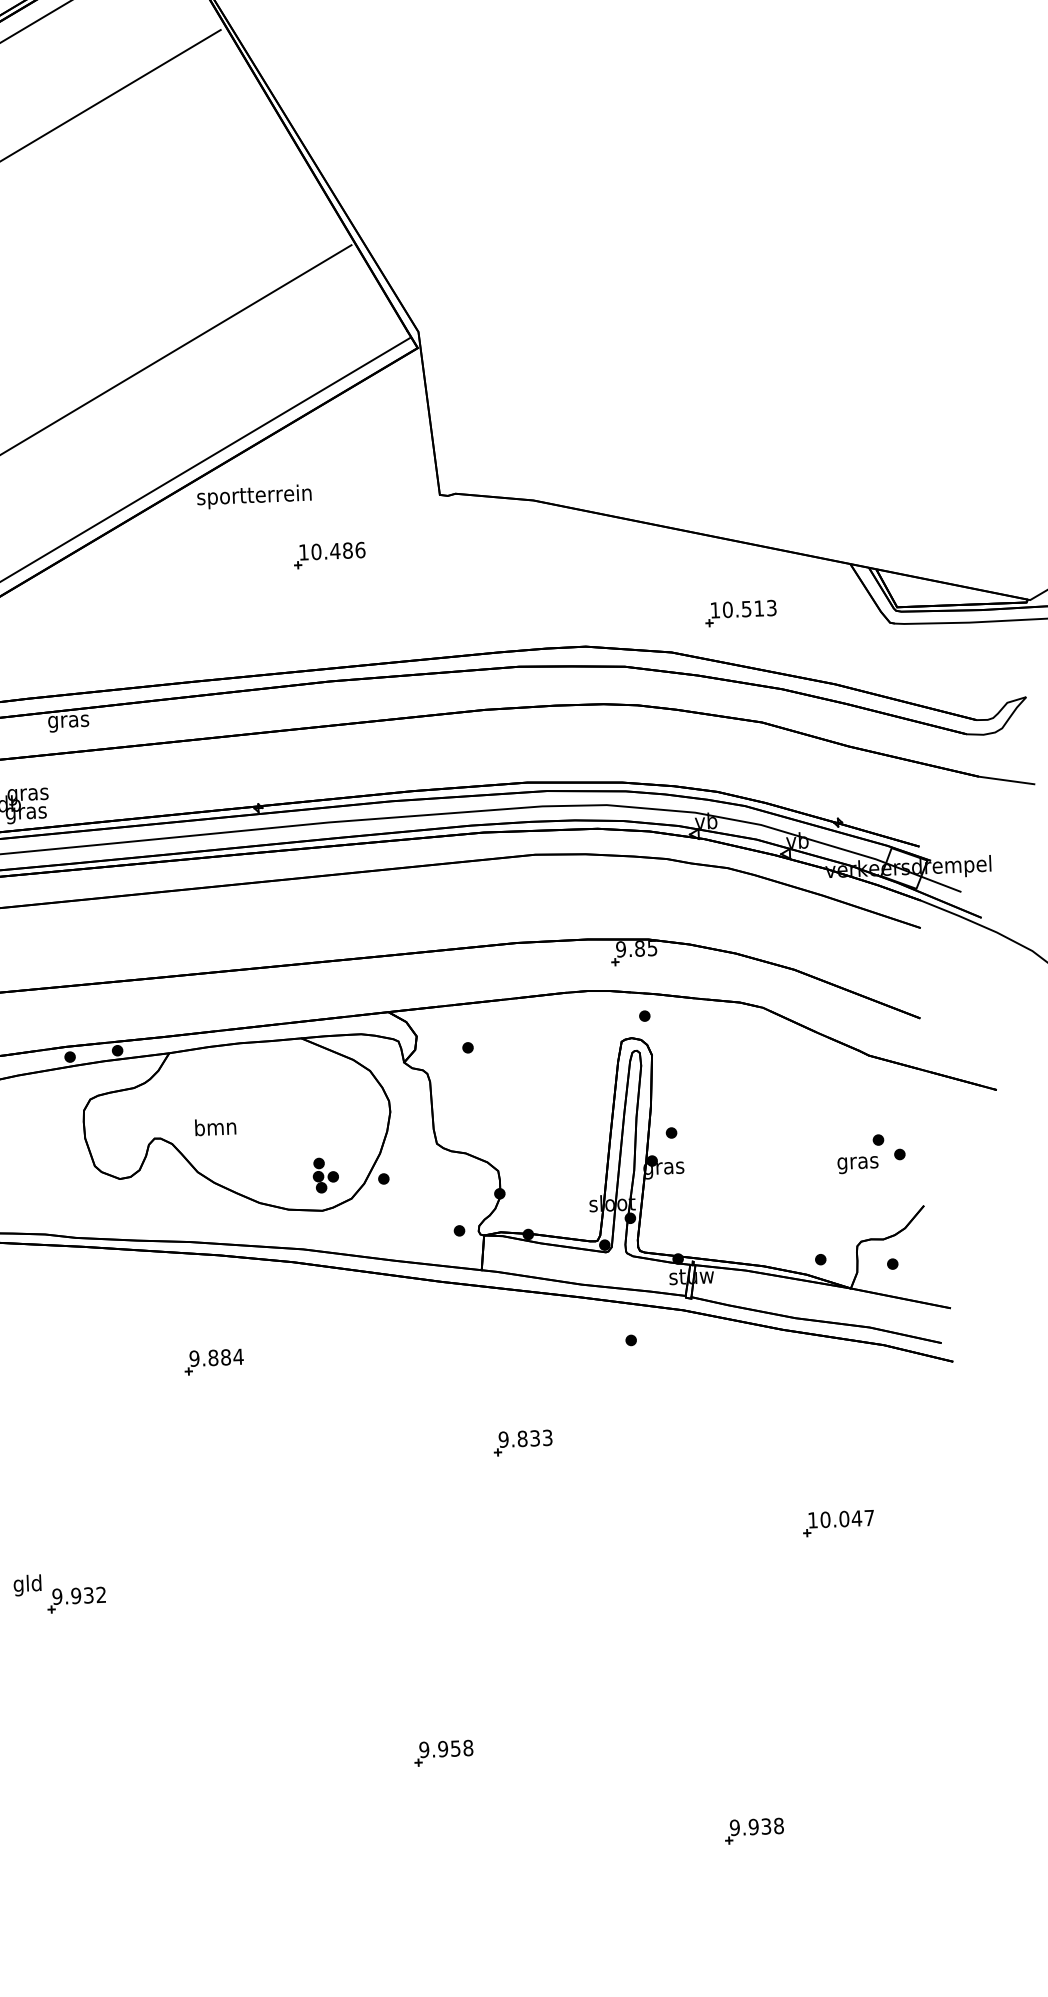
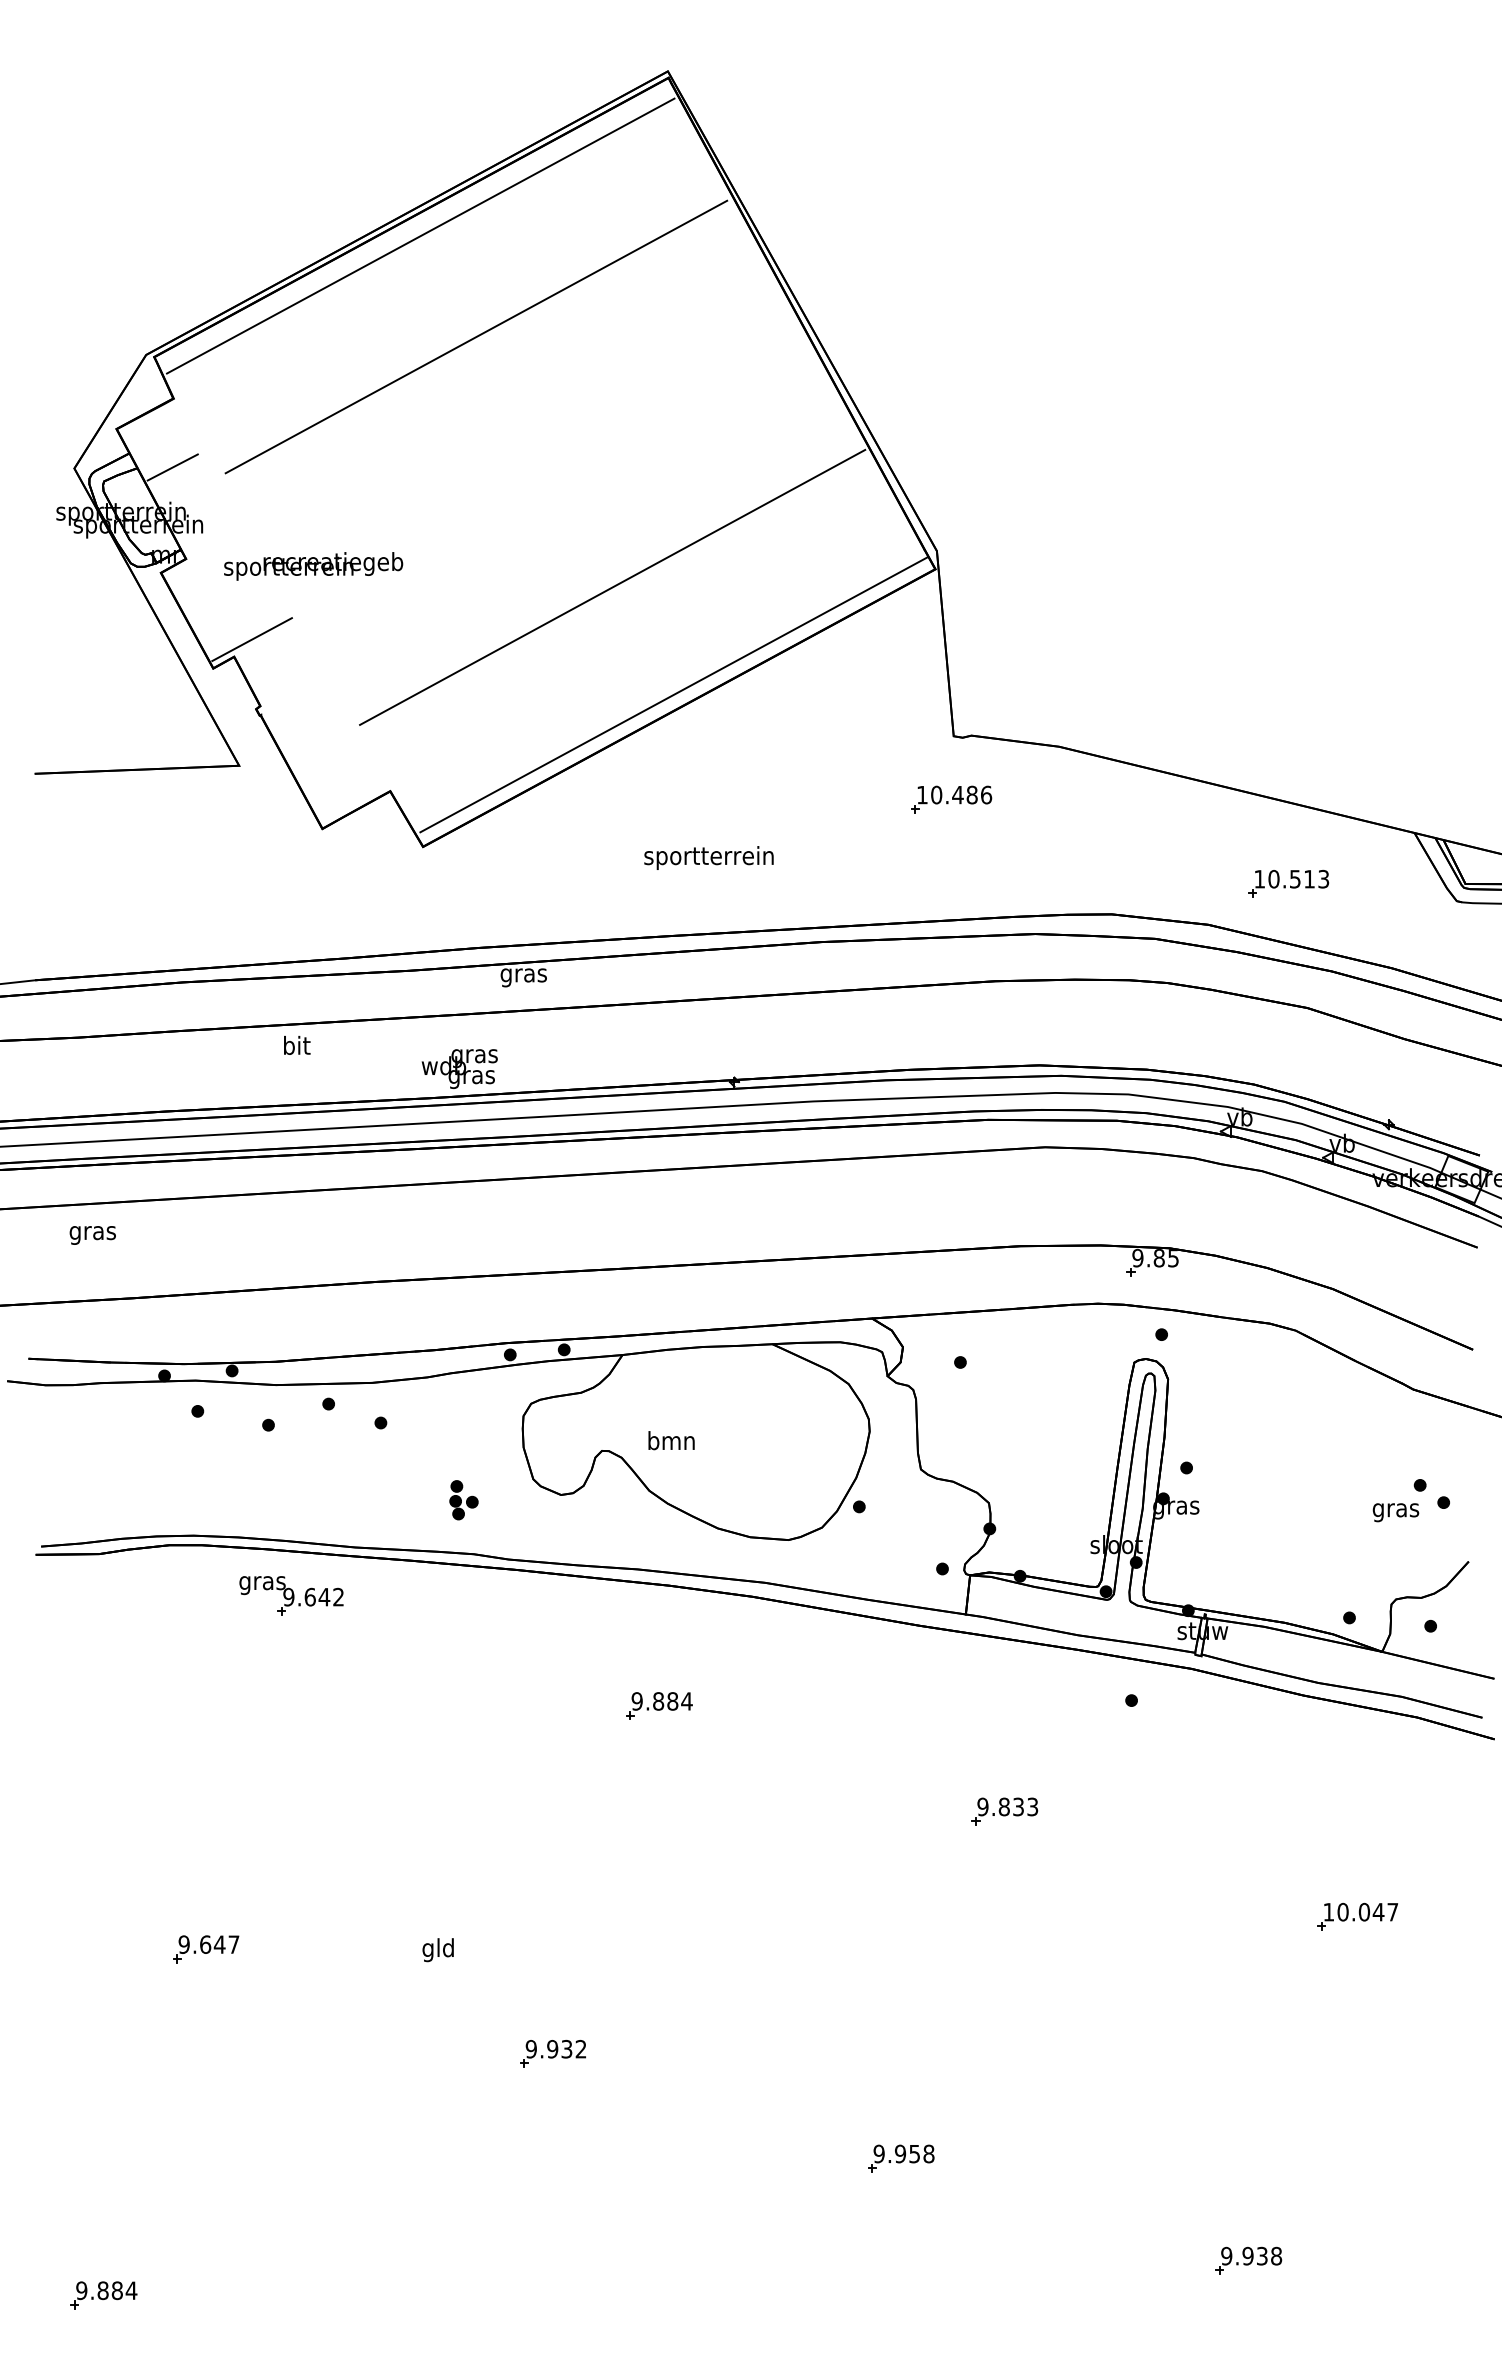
text: (253, 496) -> (708, 857), moved
part: (329, 555) -> (951, 799), moved
part: (325, 1175) -> (463, 1500), moved
part: (76, 1599) -> (552, 2053), moved

